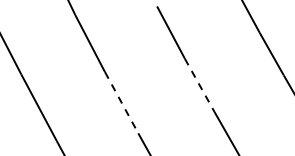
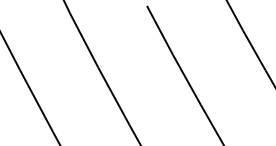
line: (199, 84) -> (186, 79), dashed -> solid
line: (121, 103) -> (113, 96), dashed -> solid

